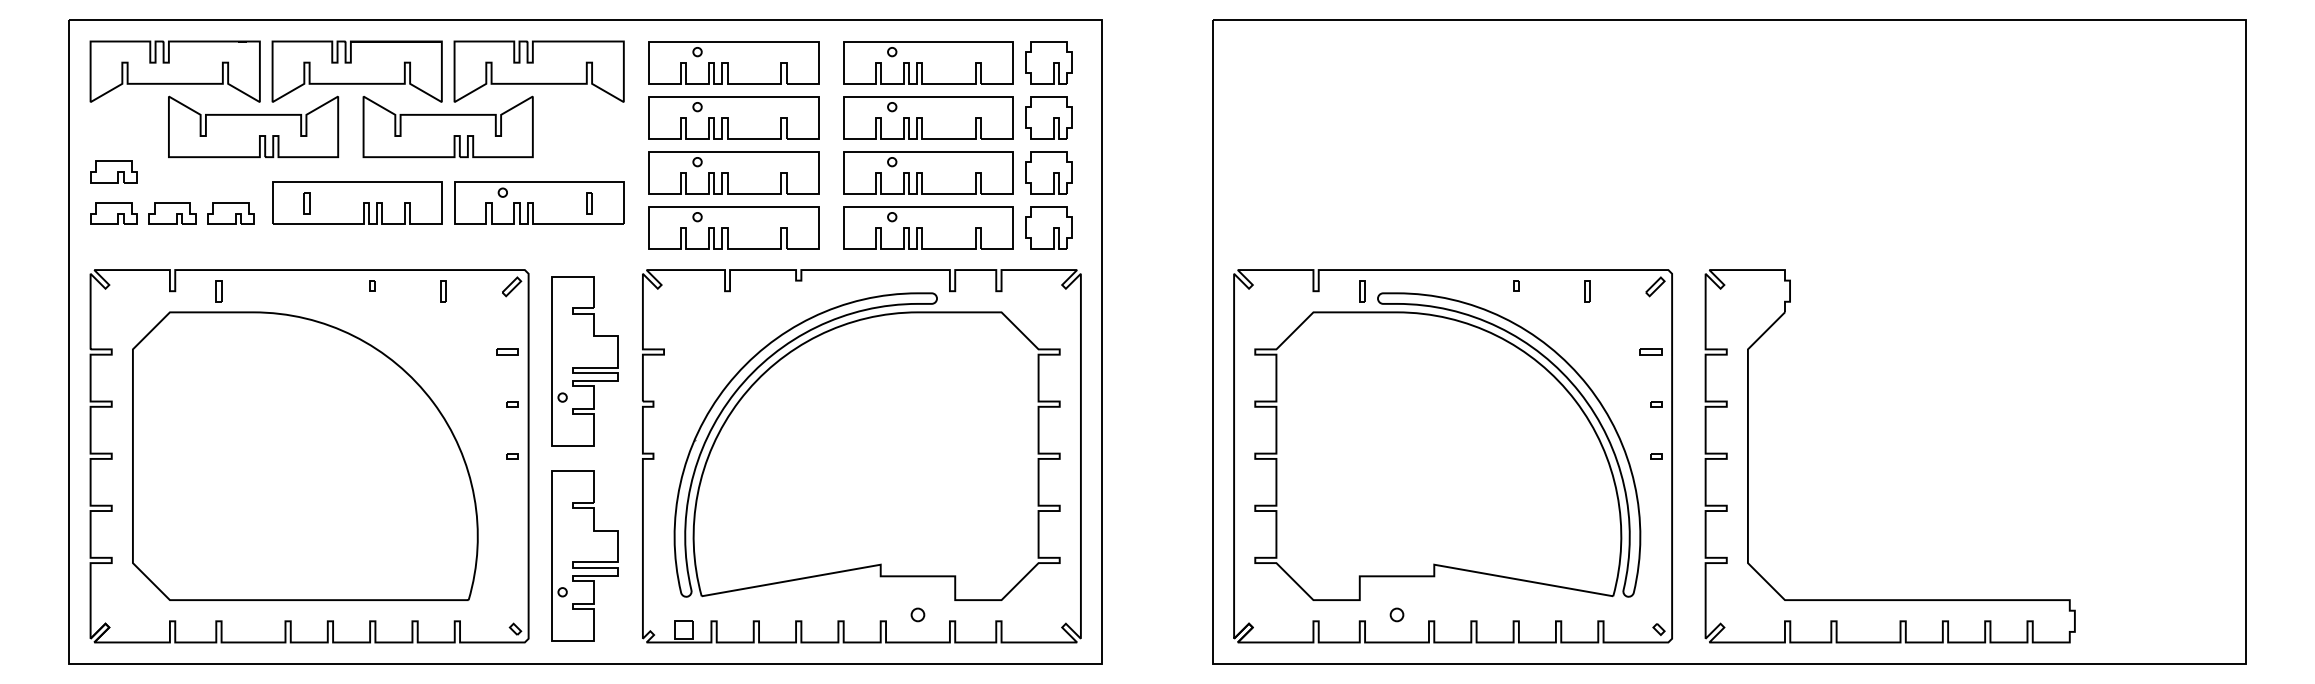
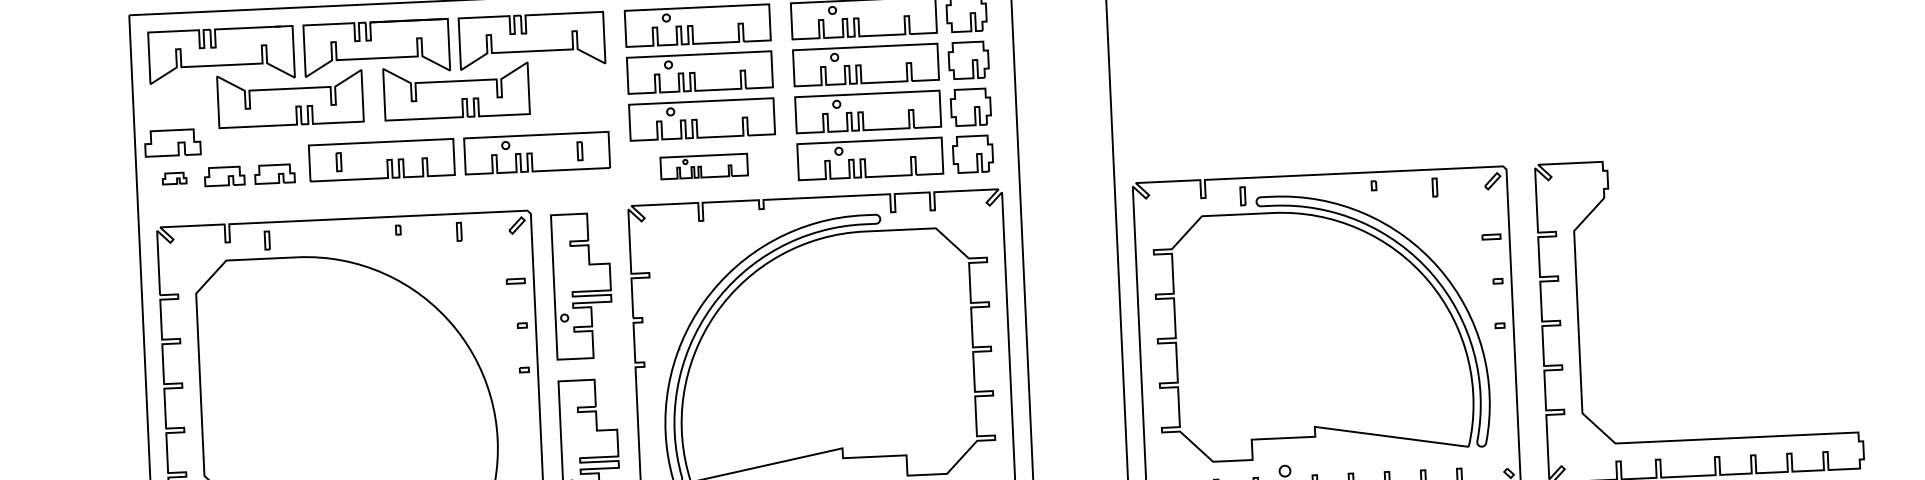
part: (113, 171) -> (172, 142), size x1.4
part: (113, 213) -> (174, 178), size x0.6
part: (733, 227) -> (703, 166), size x0.6

